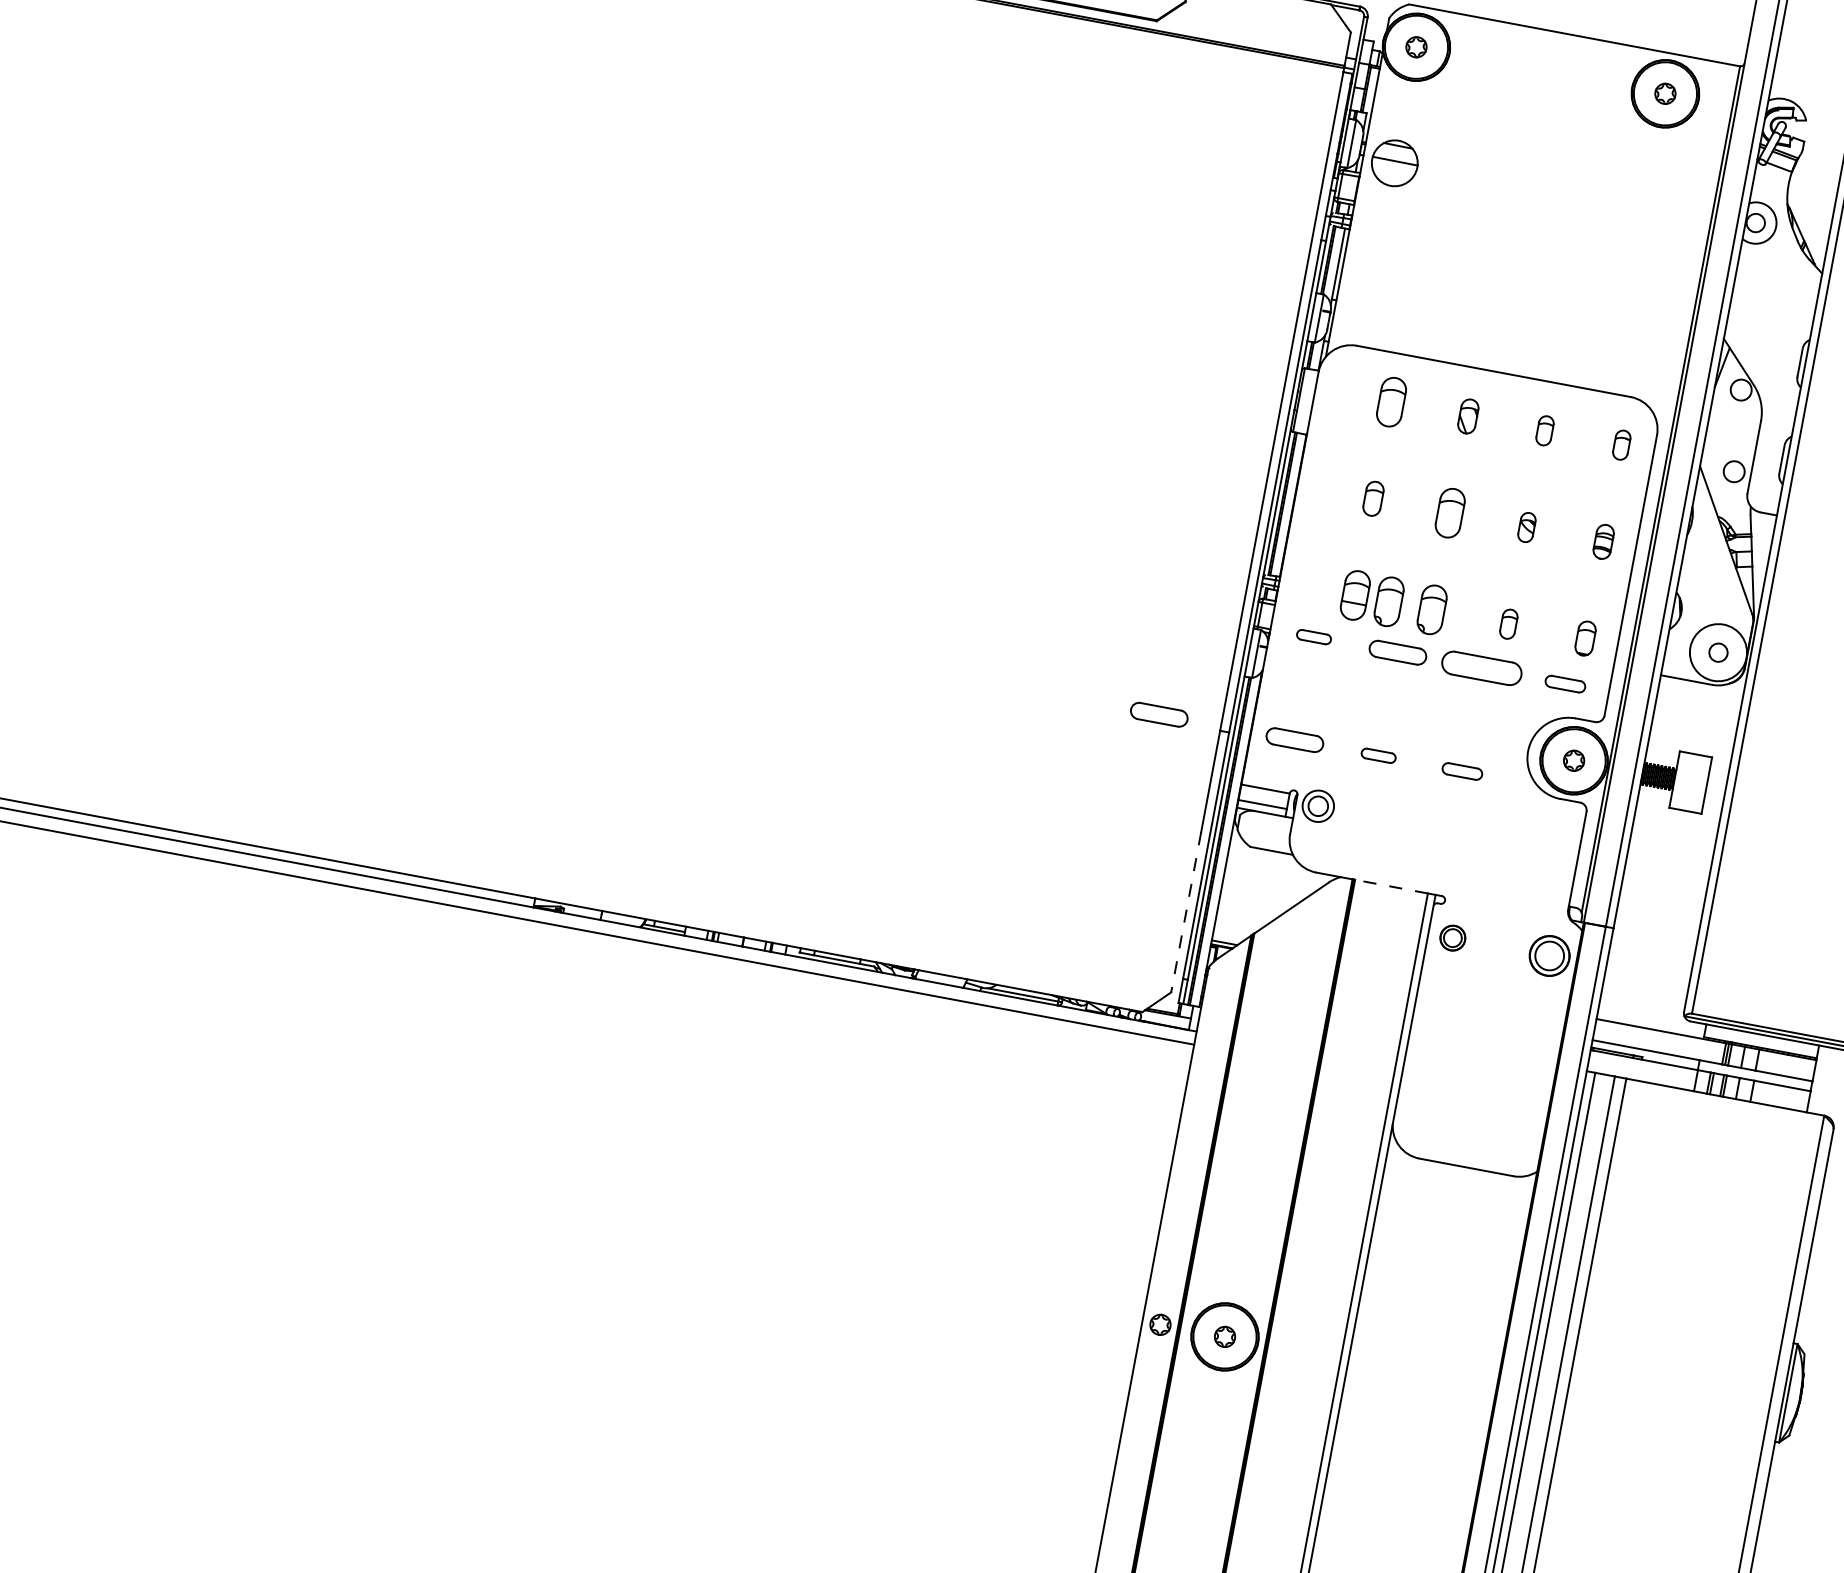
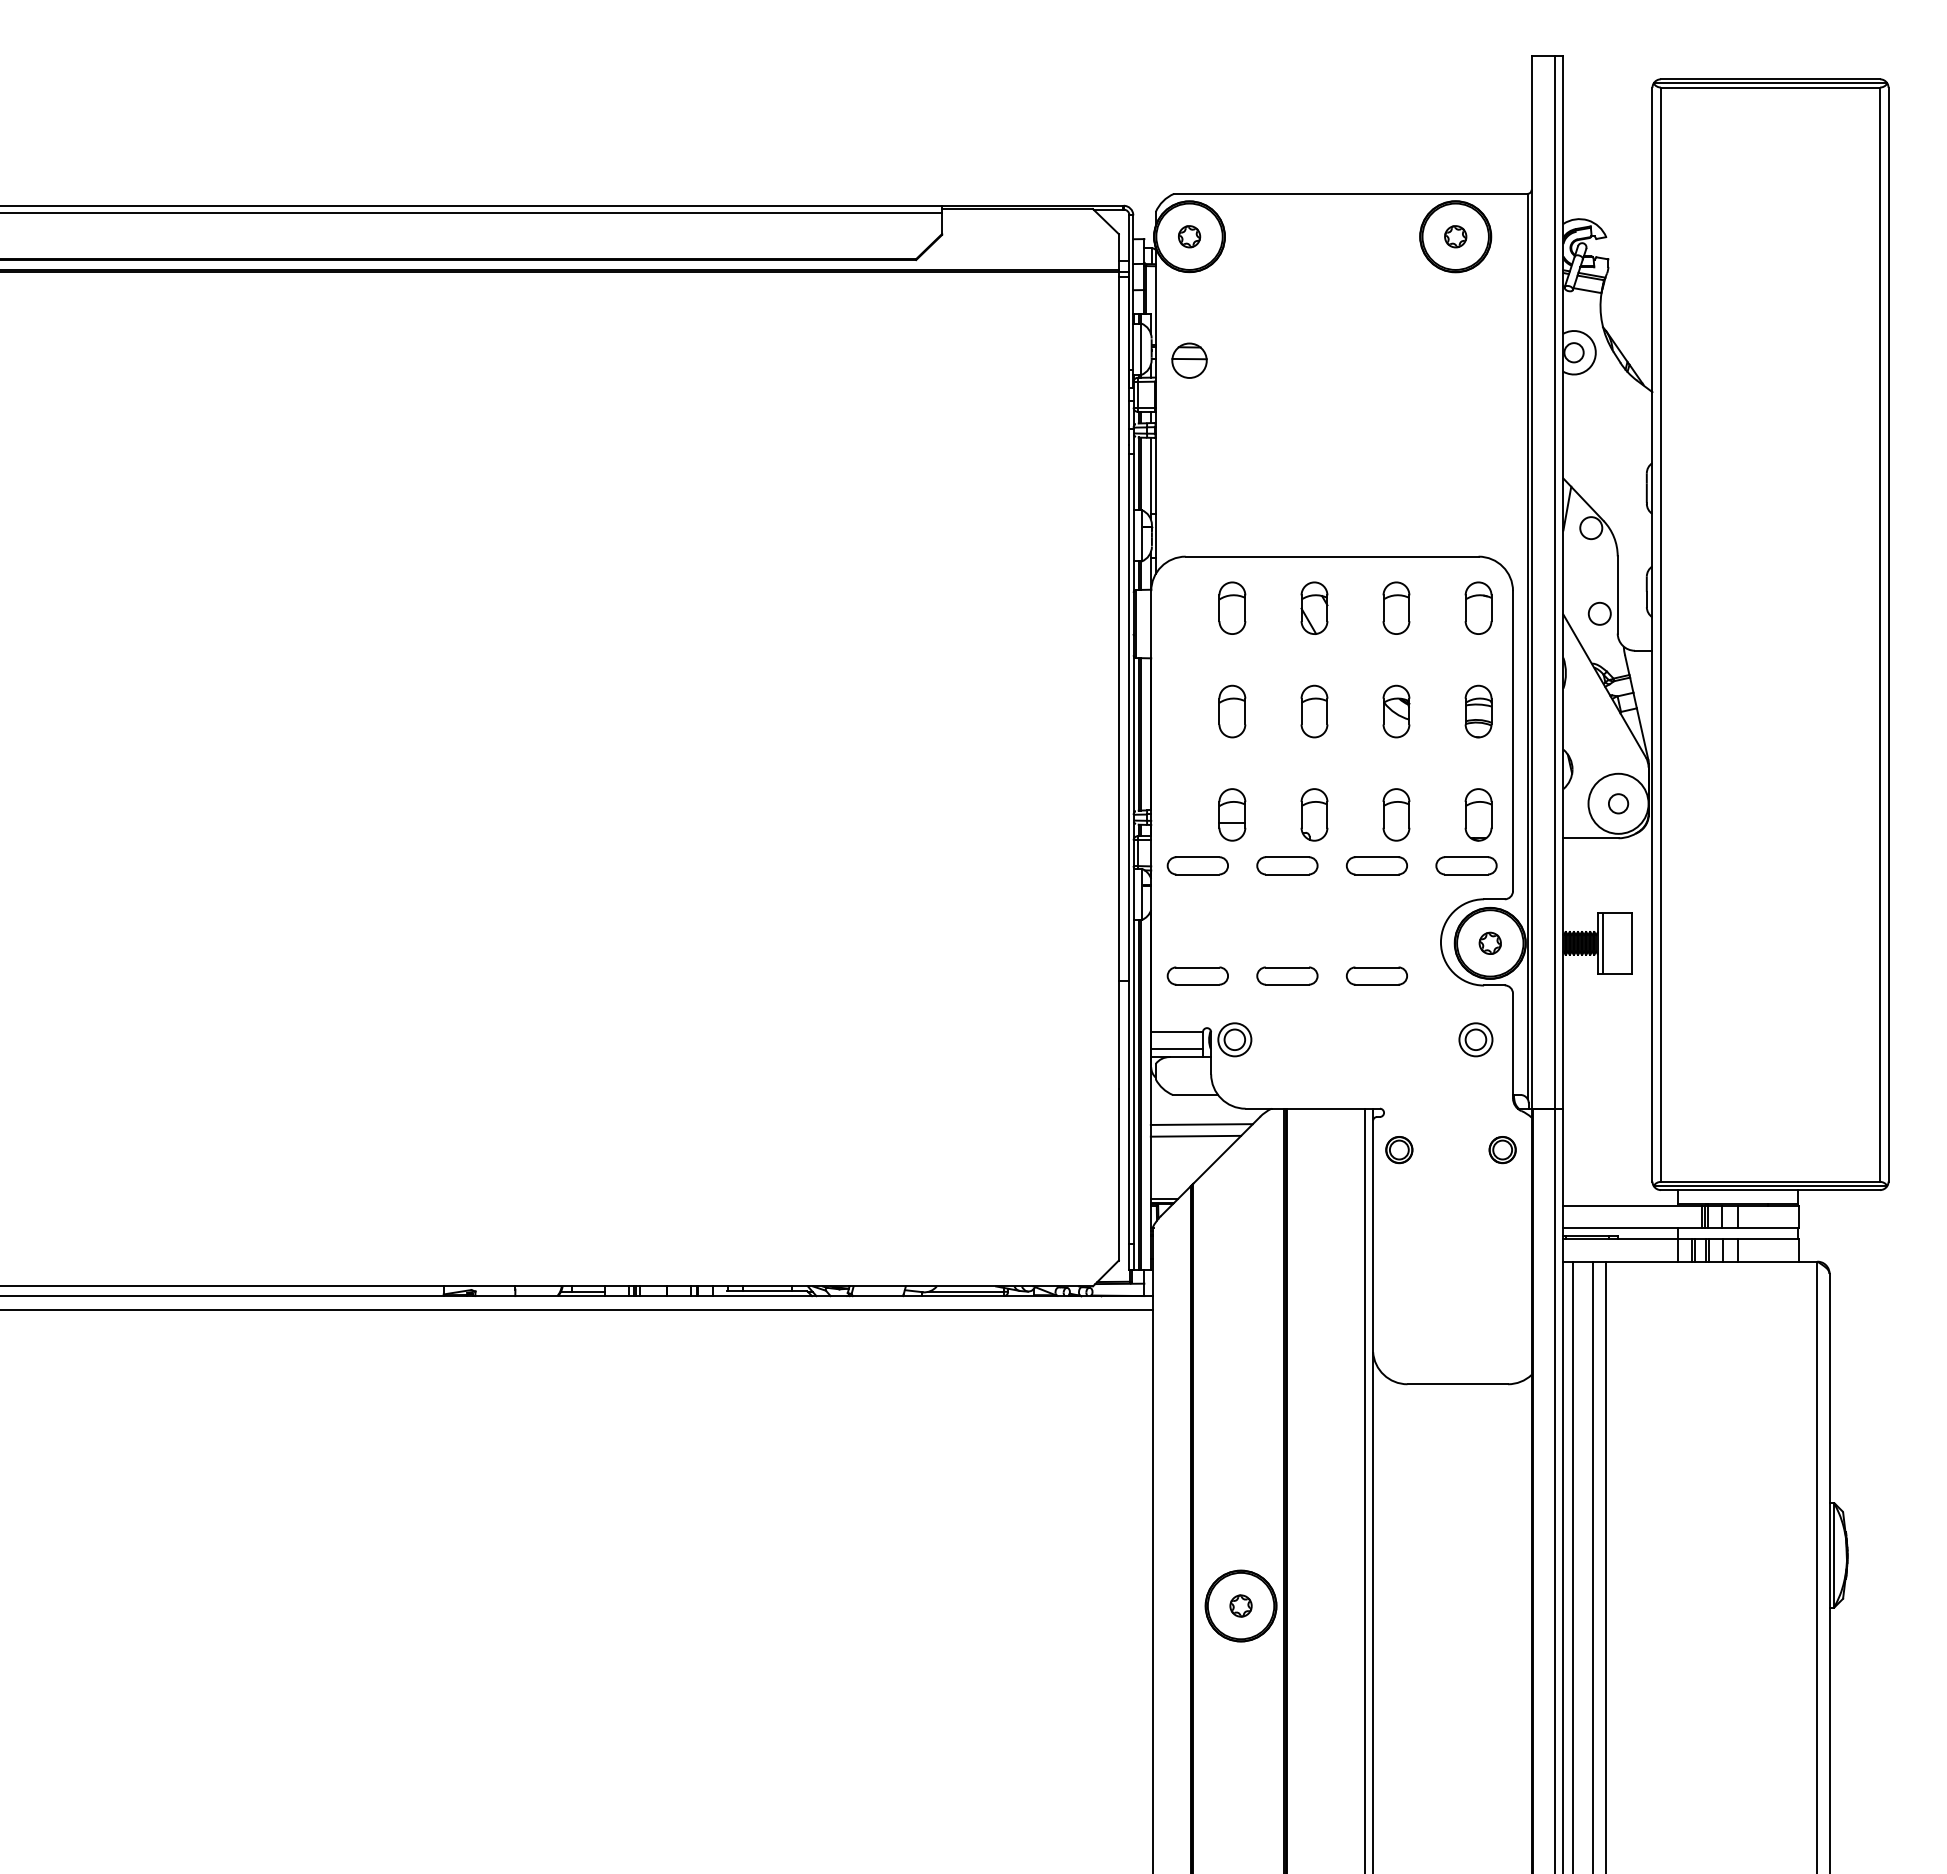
part: (1394, 162) -> (1189, 360), size x0.71
part: (1468, 415) -> (1314, 607), size x1.43
part: (1545, 430) -> (1396, 607), size x1.67
part: (1621, 444) -> (1478, 607), size x1.67
part: (1373, 498) -> (1232, 711), size x1.43
part: (1526, 527) -> (1396, 711), size x1.67
part: (1603, 541) -> (1478, 711), size x1.43
part: (1389, 601) -> (1268, 814), removed
part: (1508, 623) -> (1396, 814), size x1.67
part: (1313, 636) -> (1197, 865), size x1.67
part: (1585, 638) -> (1478, 814), size x1.43
part: (1481, 668) -> (1376, 865), size x0.71
part: (1565, 683) -> (1466, 865), size x1.43
part: (1159, 714) -> (1052, 975), removed
part: (1378, 755) -> (1287, 975), size x1.67
part: (1462, 770) -> (1376, 975), size x1.43
line: (1680, 779) -> (1603, 942), added
part: (1543, 848) -> (1475, 1039), added
line: (1272, 879) -> (1201, 1124), added
line: (1392, 886) -> (1326, 1108), dashed -> solid
line: (1264, 888) -> (1195, 1135), added
line: (1185, 911) -> (1118, 1174), dashed -> solid
part: (1549, 956) -> (1502, 1150), size x0.62
part: (1160, 1324) -> (1171, 1605), removed

